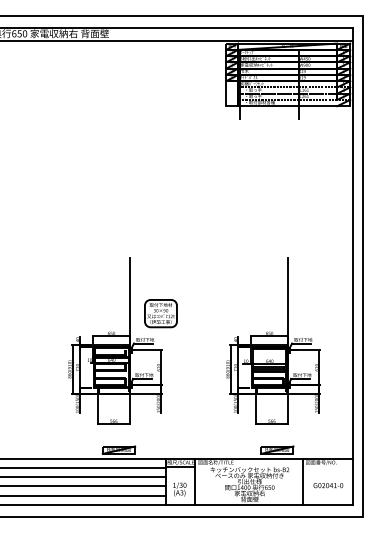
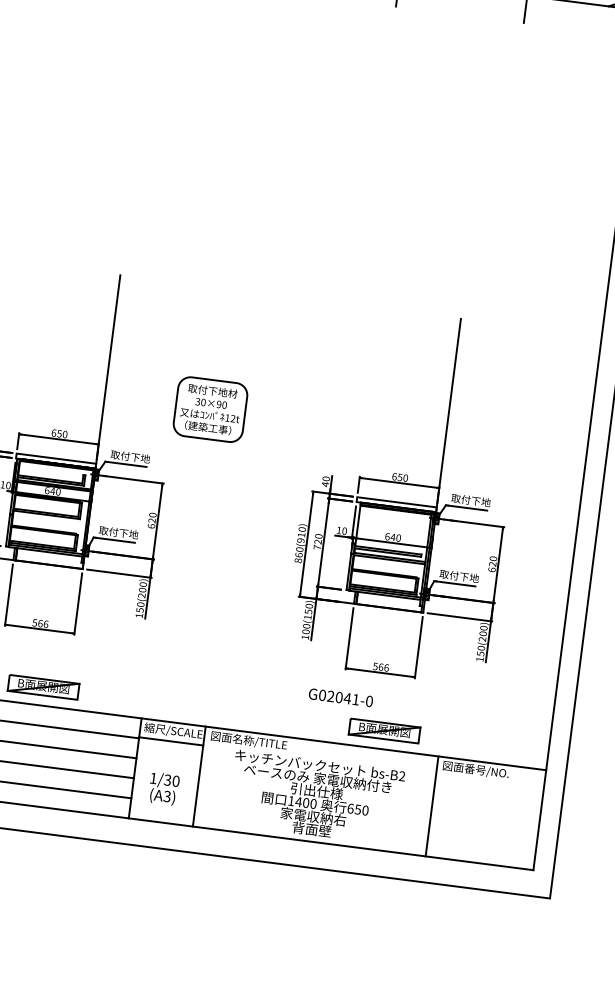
part: (160, 313) -> (209, 409), moved
text: (328, 485) -> (341, 697), moved

